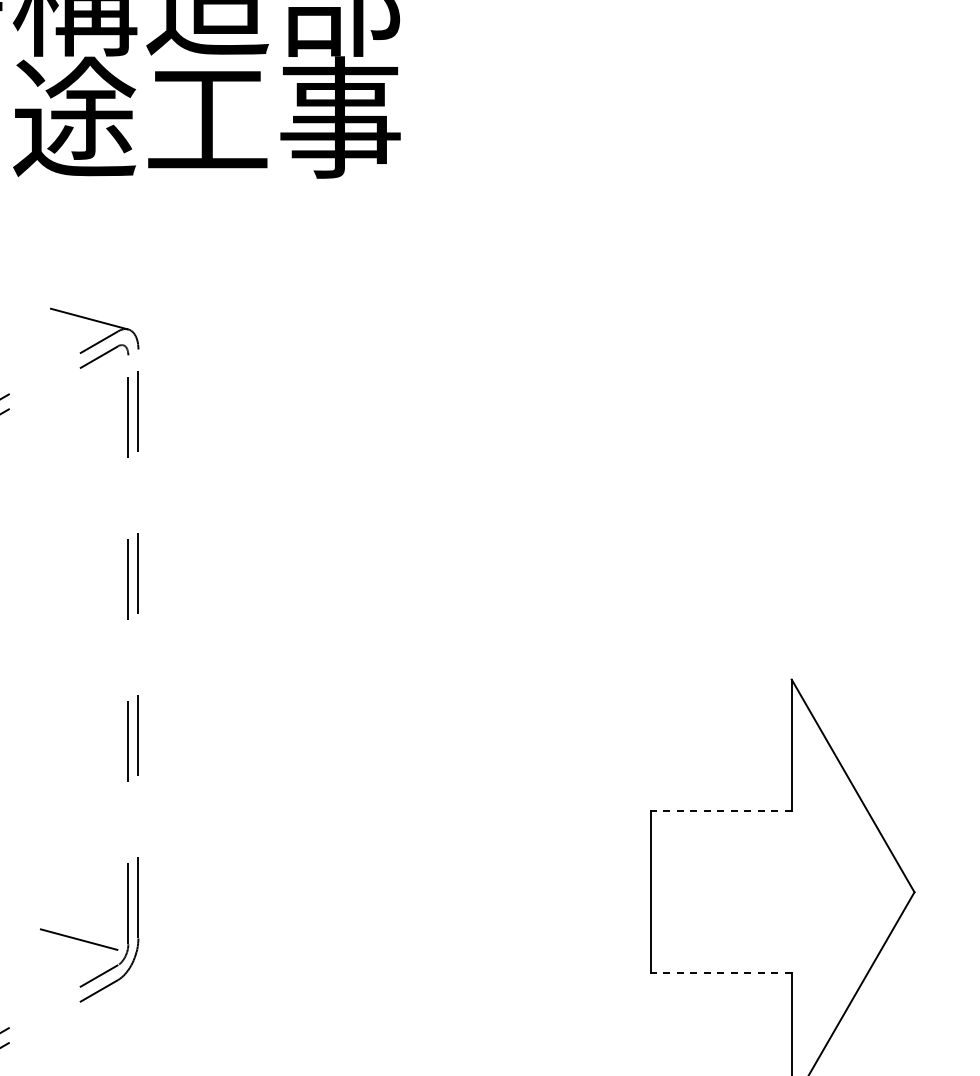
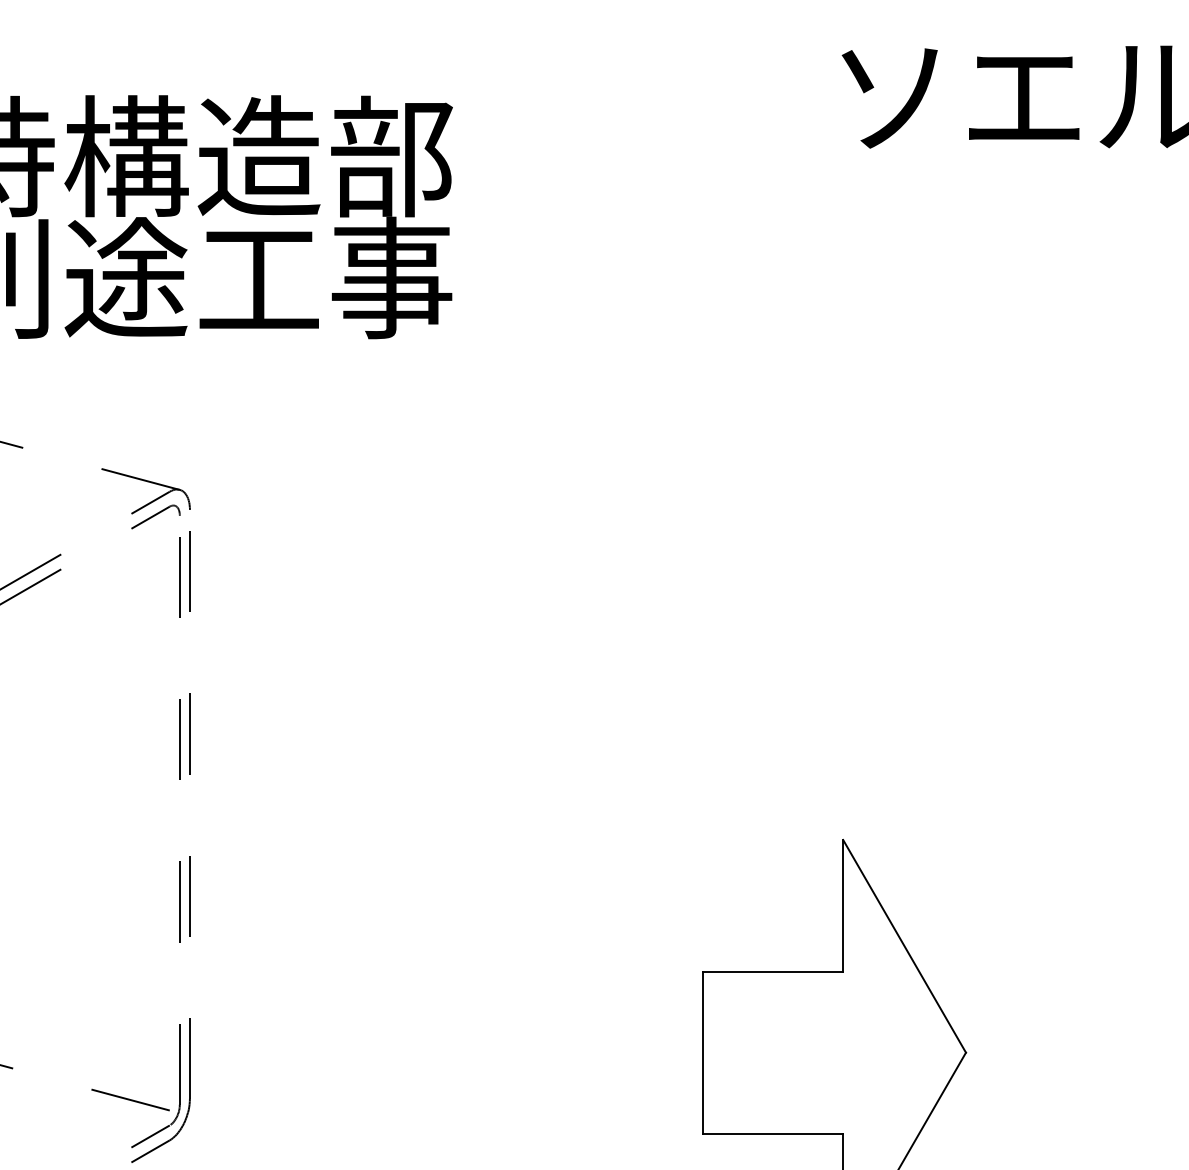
line: (721, 811) -> (772, 971), dashed -> solid
line: (721, 973) -> (772, 1133), dashed -> solid

